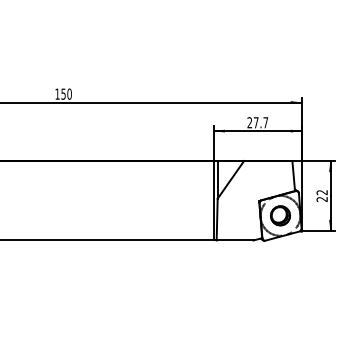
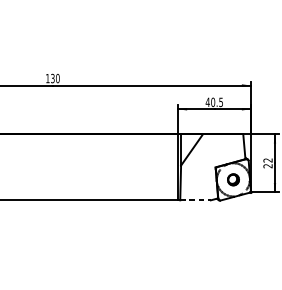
text: (63, 93) -> (52, 78), 150 -> 130
text: (257, 122) -> (214, 102), 27.7 -> 40.5
part: (280, 215) -> (233, 179), size x0.7
line: (235, 240) -> (195, 200), solid -> dashed

